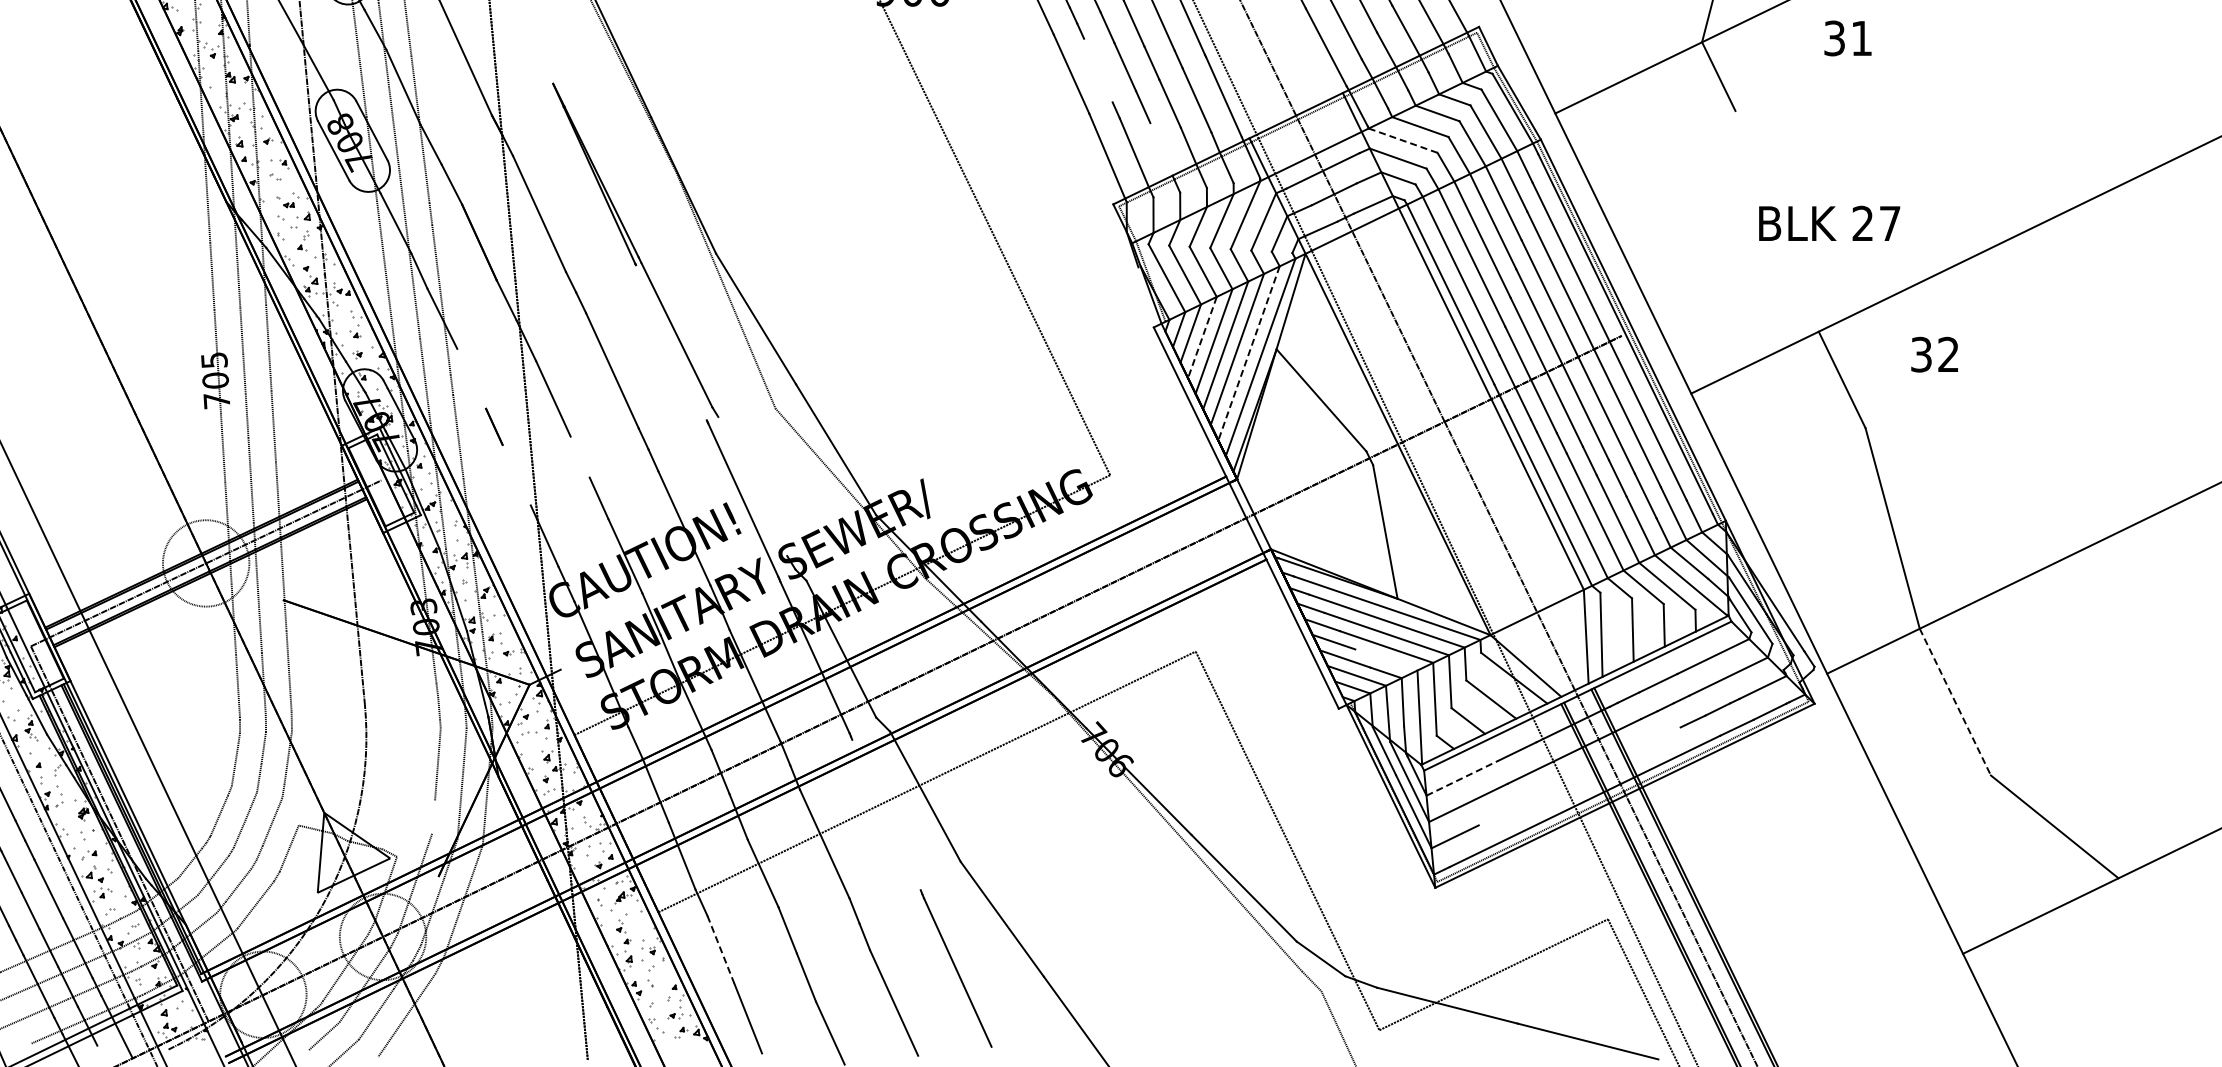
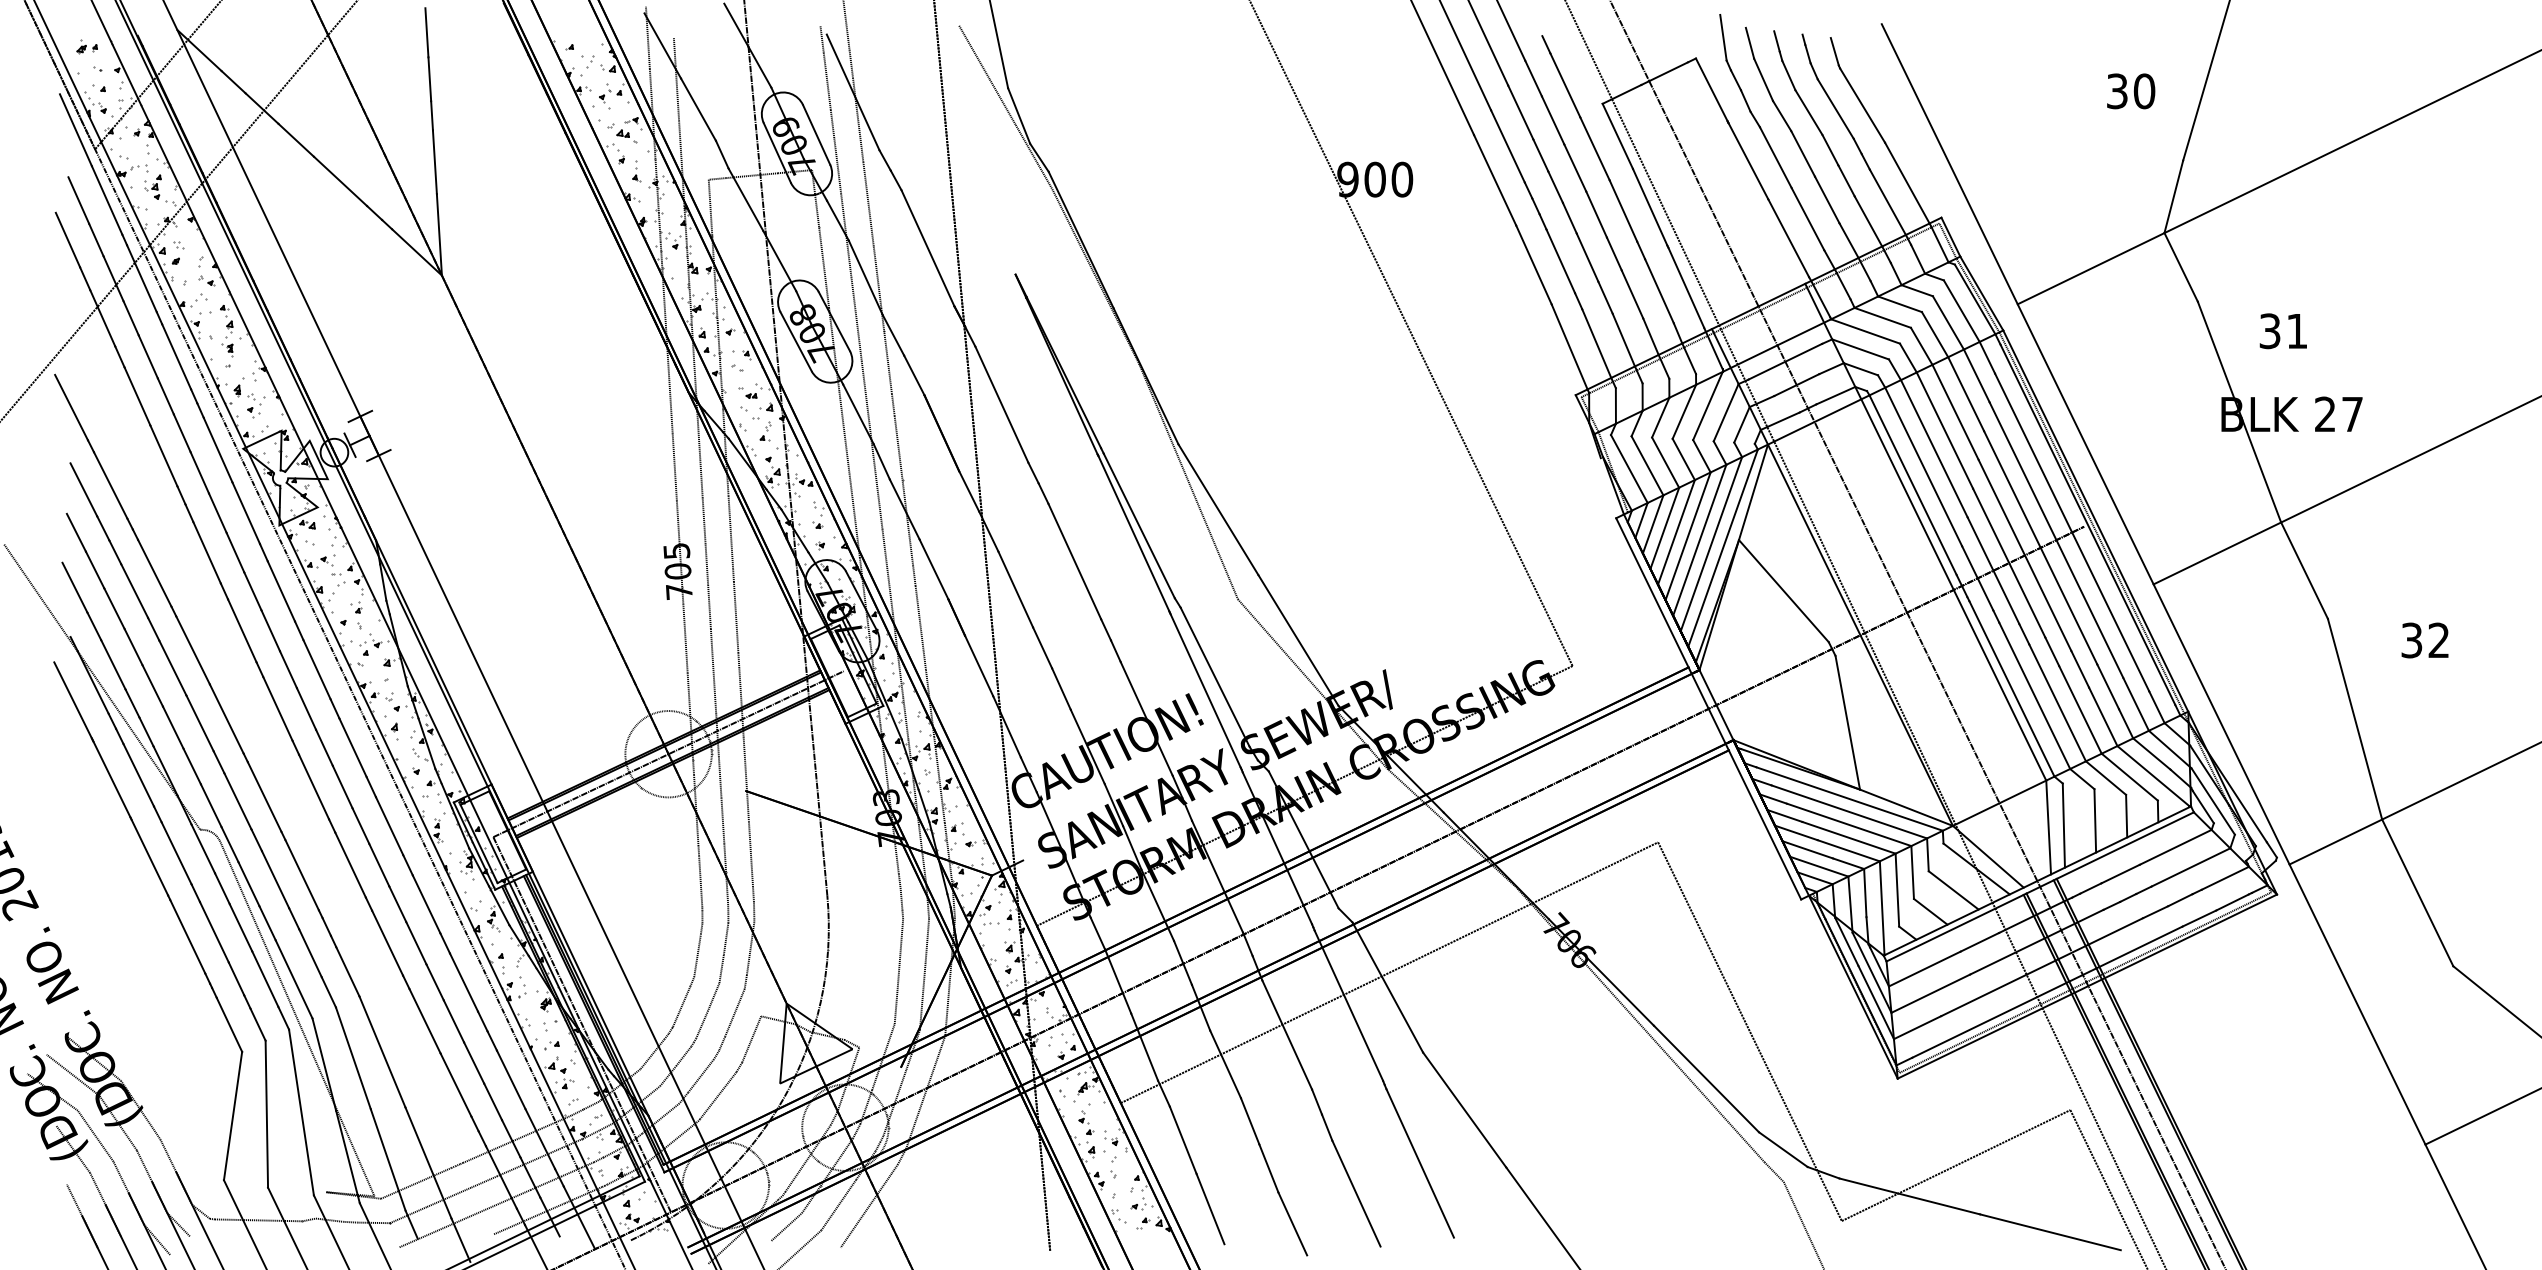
text: (1847, 38) -> (2282, 331), moved
line: (1098, 70) -> (1560, 261), added
line: (1403, 140) -> (1865, 331), dashed -> solid
line: (1161, 148) -> (1623, 339), added
line: (1777, 220) -> (2239, 411), added
line: (1202, 337) -> (1664, 528), dashed -> solid
line: (671, 342) -> (1133, 533), added
line: (1249, 353) -> (1711, 544), dashed -> solid
text: (1934, 354) -> (2424, 640), moved
line: (471, 378) -> (933, 569), added
line: (580, 456) -> (1042, 647), added
line: (517, 474) -> (979, 665), added
line: (752, 485) -> (1214, 676), added
line: (1386, 659) -> (1848, 850), added
line: (1955, 701) -> (2417, 892), dashed -> solid
line: (1580, 776) -> (2042, 967), added
line: (1462, 778) -> (1924, 969), dashed -> solid
line: (886, 814) -> (1348, 1005), added
line: (433, 816) -> (895, 1007), added
line: (721, 949) -> (1183, 1140), dashed -> solid

